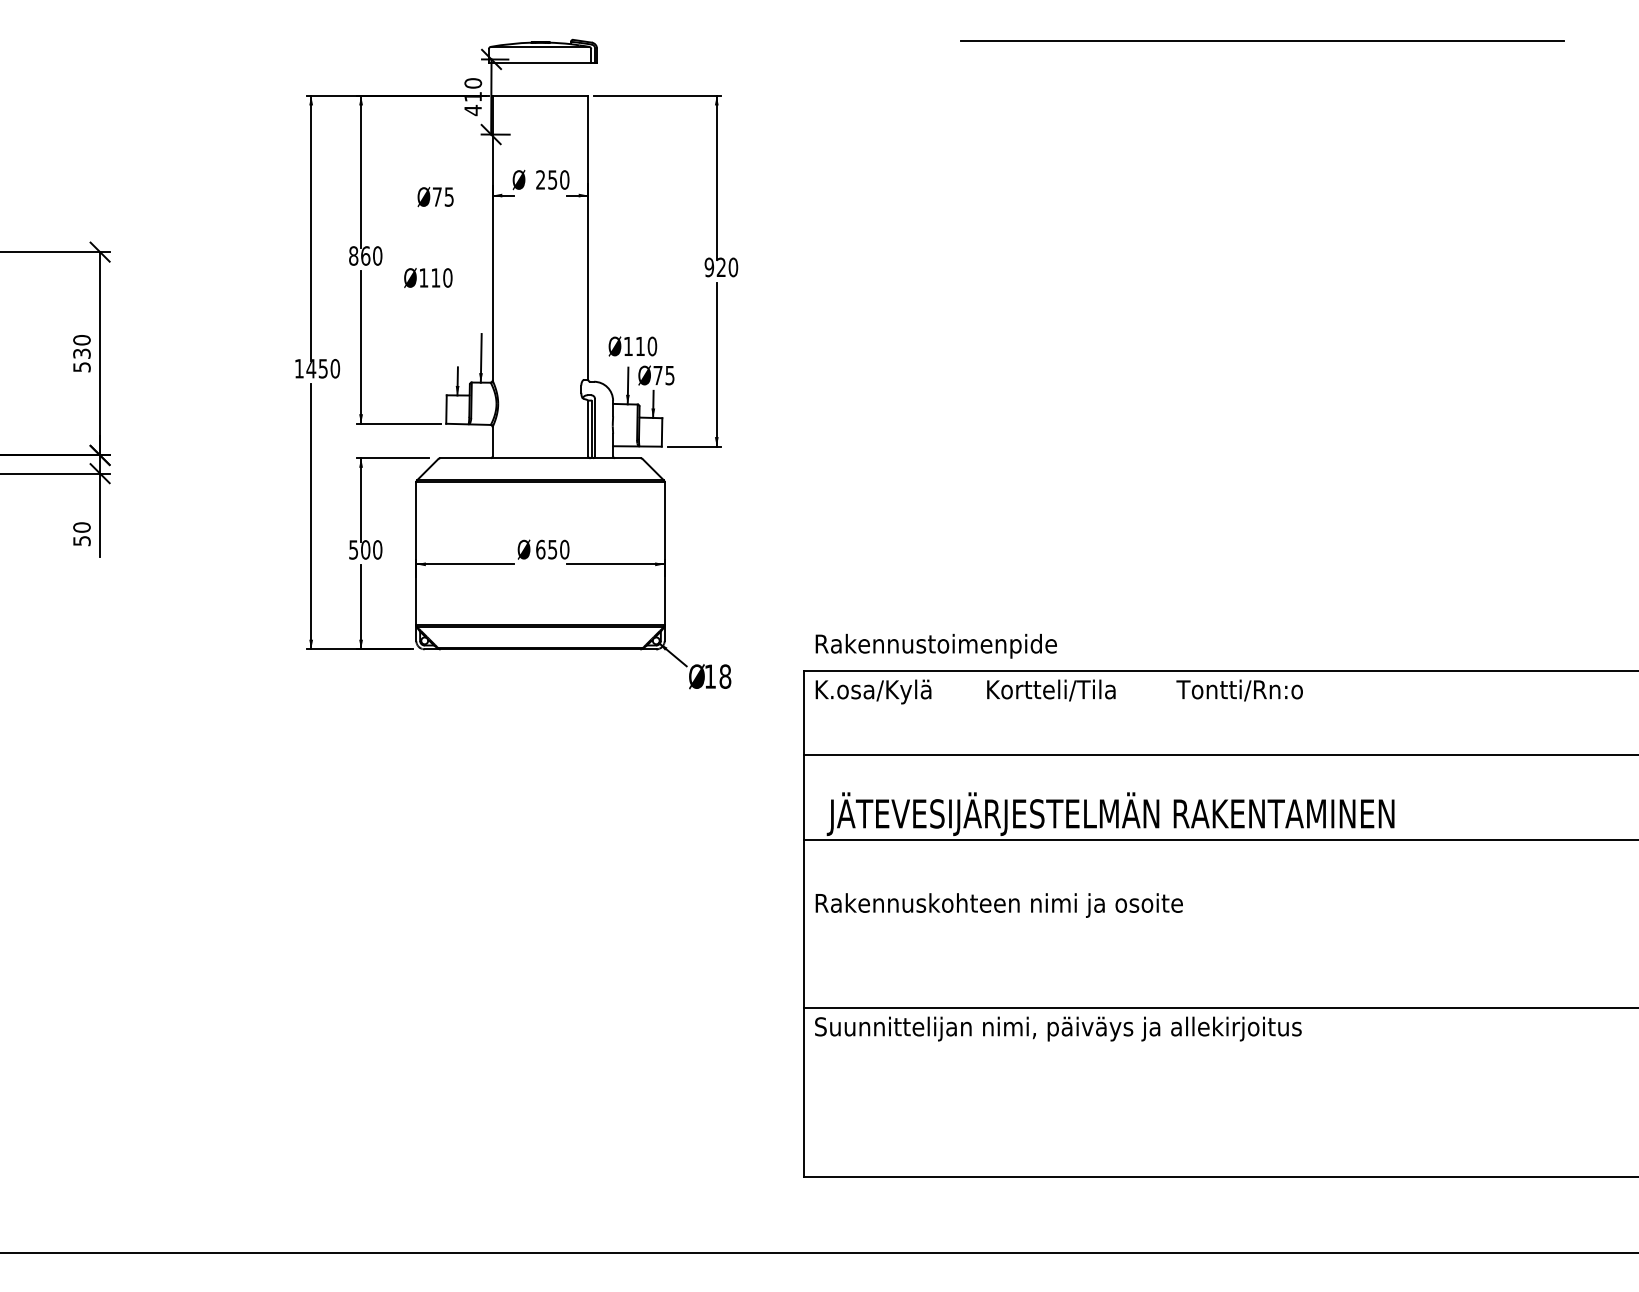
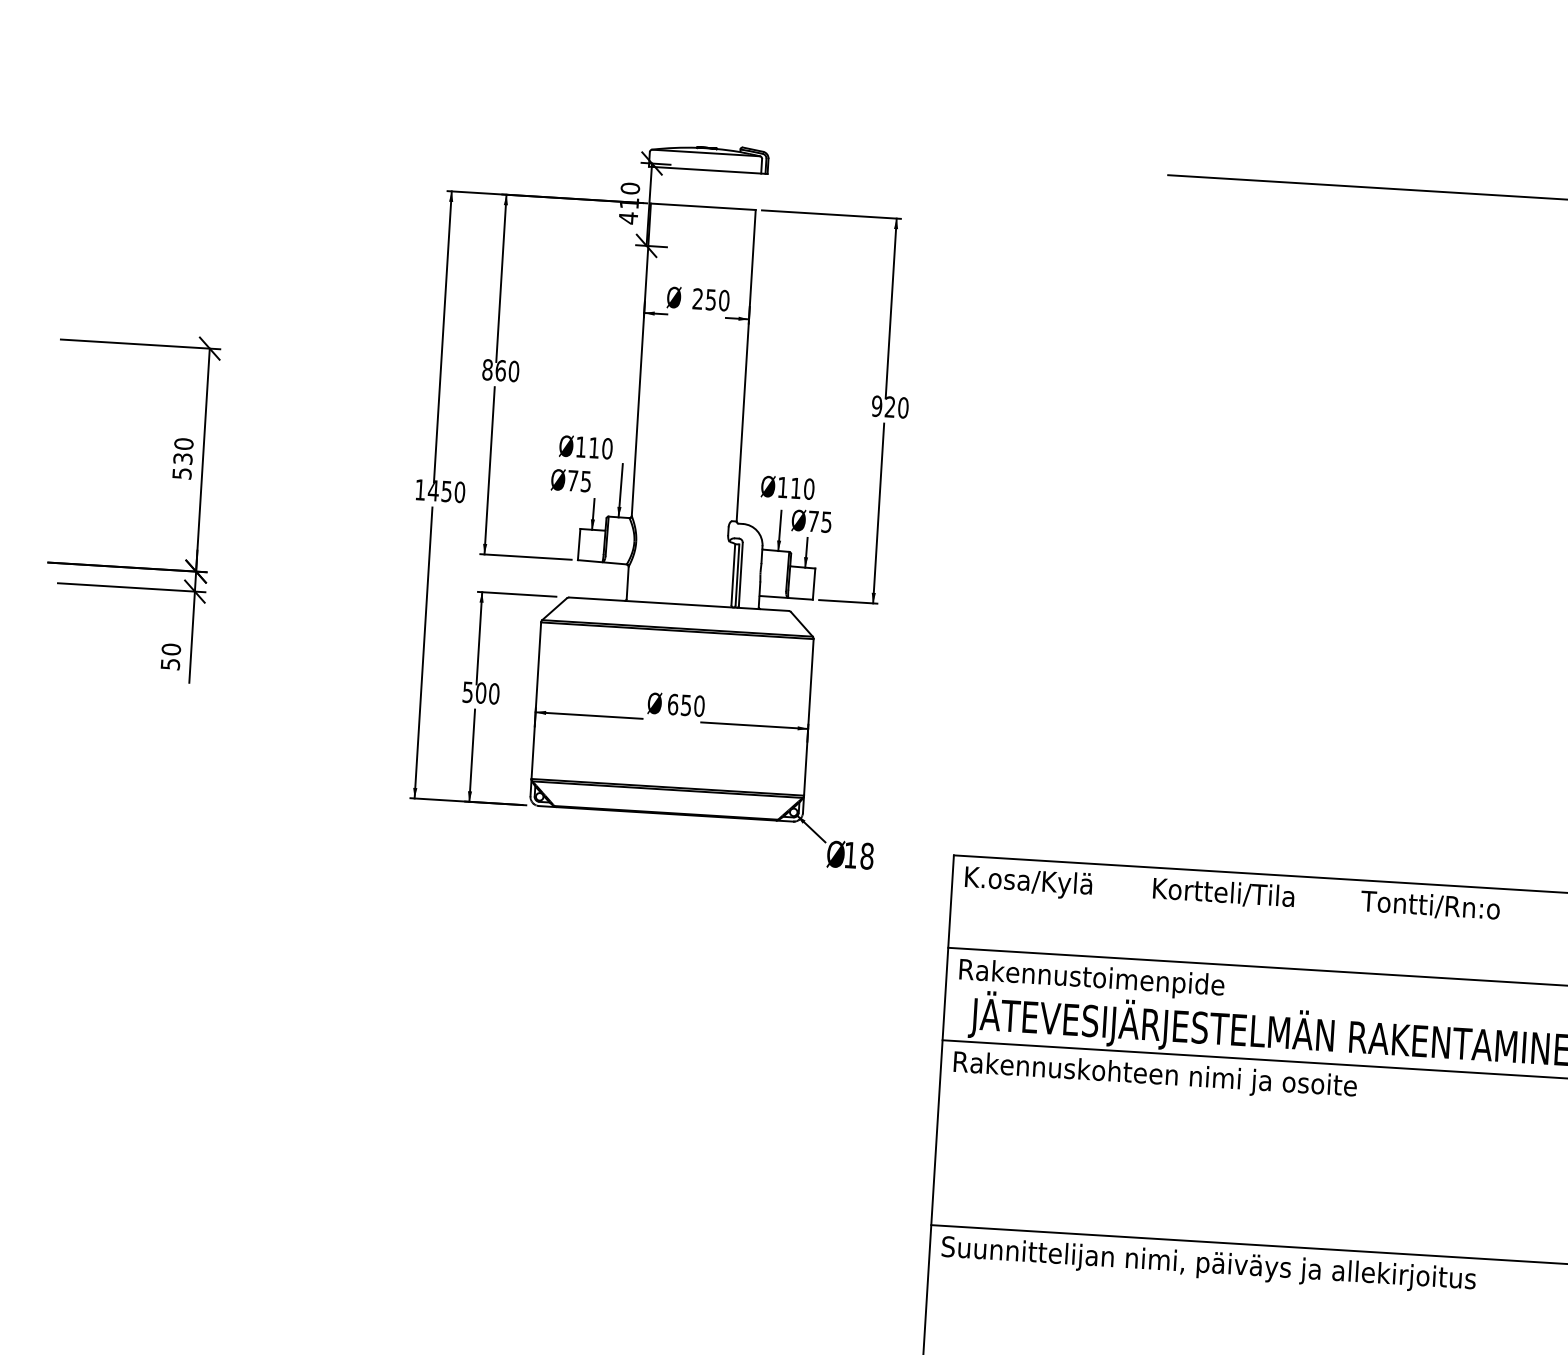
text: (435, 197) -> (570, 481), moved
text: (428, 277) -> (586, 446), moved
text: (935, 645) -> (1091, 978), moved
text: (998, 905) -> (1154, 1076), moved

